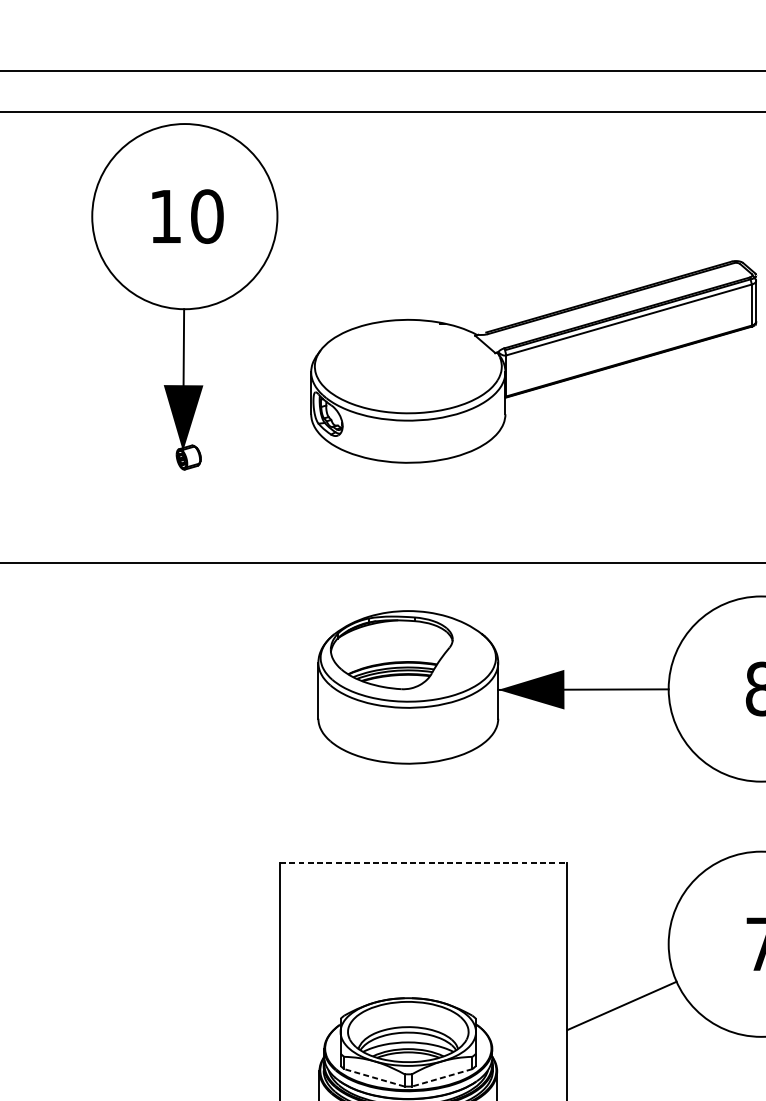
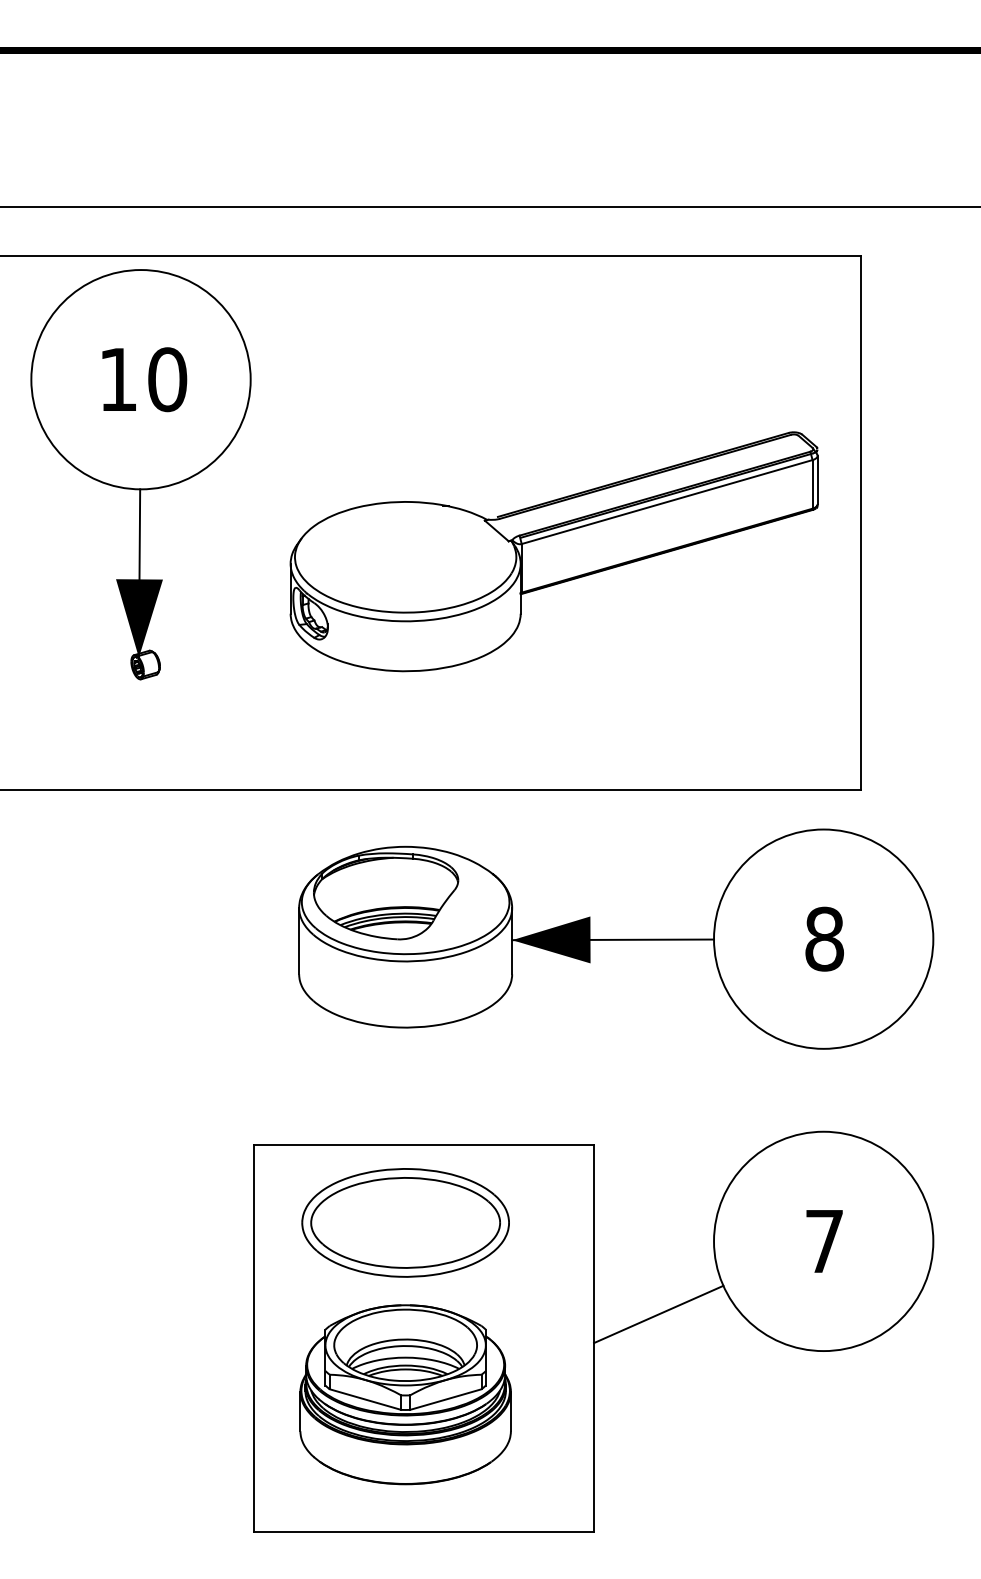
line: (424, 862) -> (424, 1144), dashed -> solid
part: (408, 928) -> (405, 1222), added
line: (374, 1077) -> (365, 1399), dashed -> solid
line: (441, 1077) -> (445, 1399), dashed -> solid

